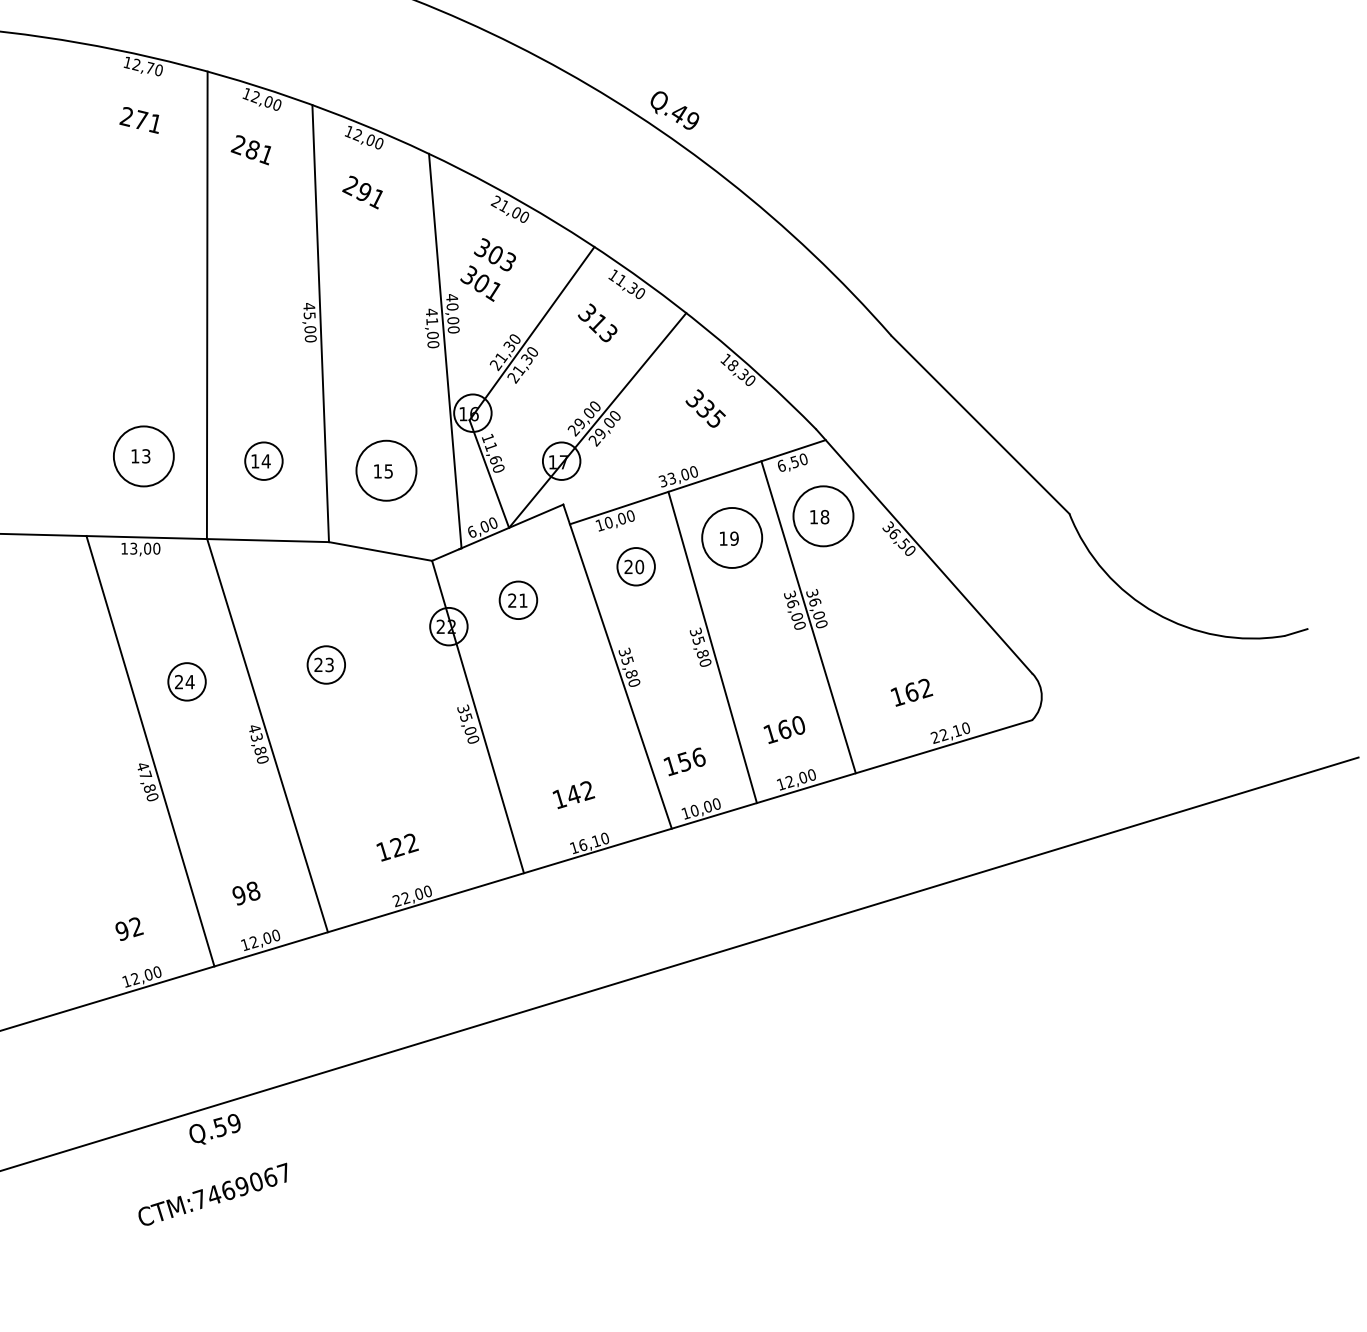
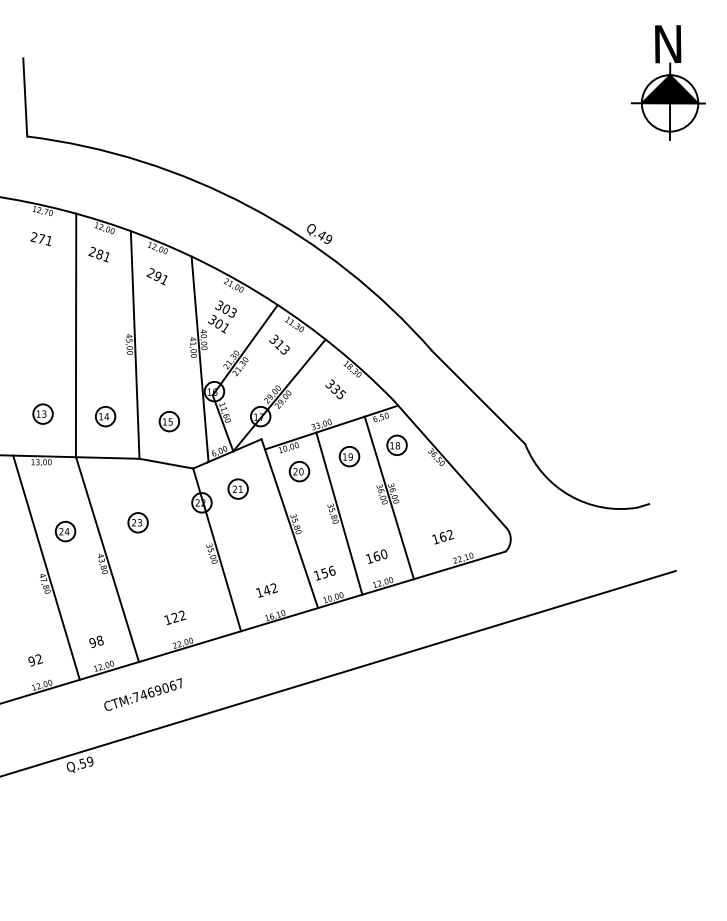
circle: (142, 455) -> (42, 413), size x0.62
circle: (386, 470) -> (169, 421), size x0.62
circle: (822, 516) -> (396, 445), size x0.62
circle: (732, 537) -> (349, 456), size x0.62
text: (211, 1194) -> (142, 694), moved

